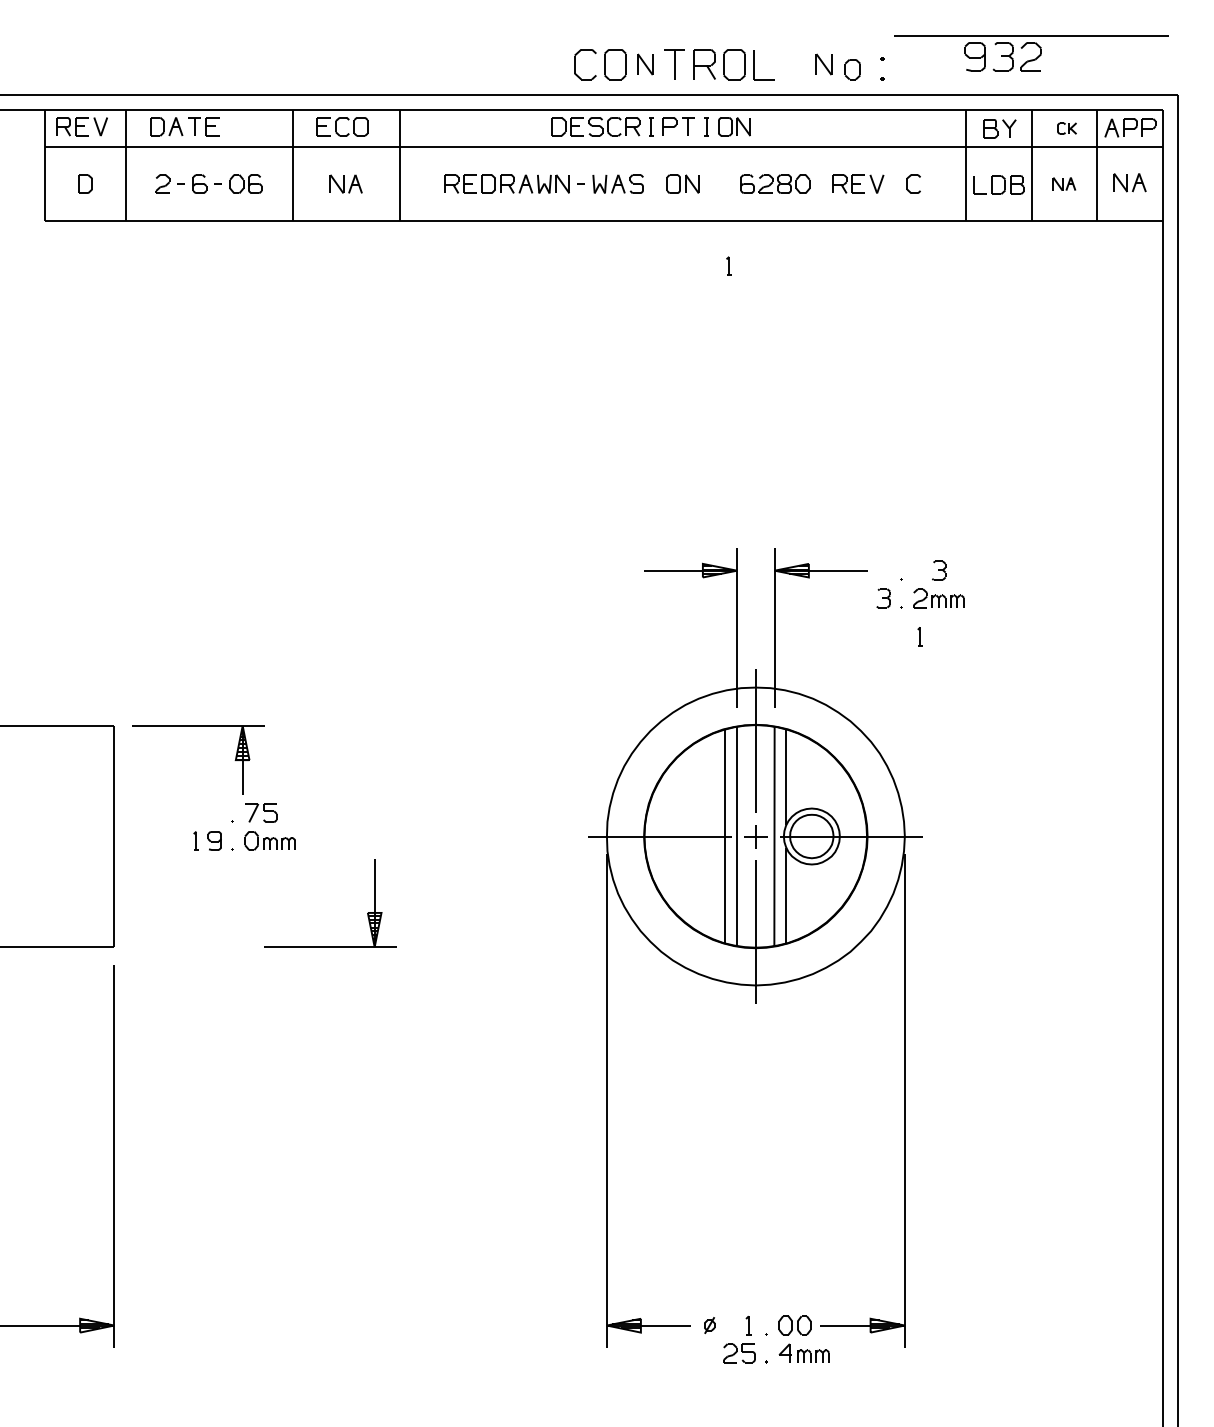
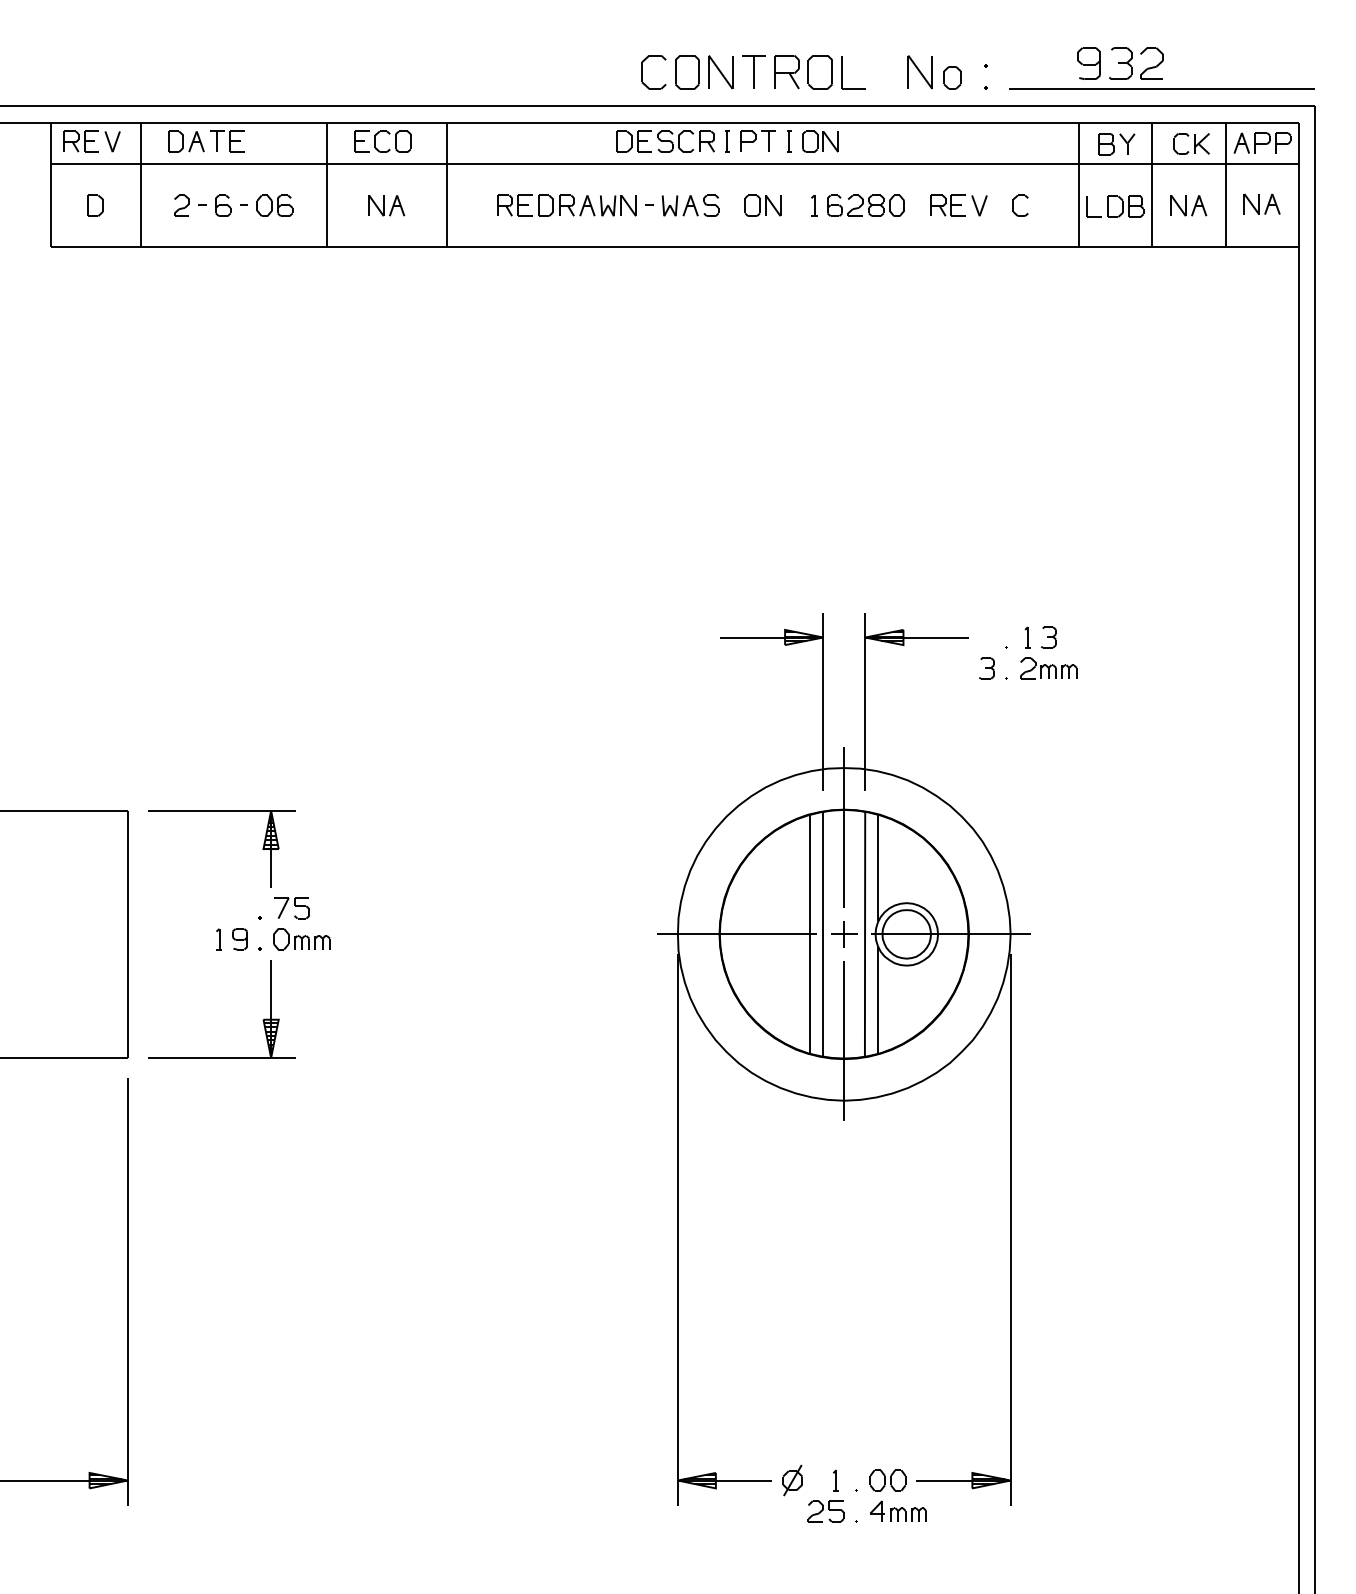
line: (1031, 35) -> (1162, 88), moved
part: (645, 64) -> (720, 72), size x1.43
part: (823, 64) -> (919, 72), size x1.43
part: (1066, 128) -> (1191, 143), size x1.67
part: (1064, 183) -> (1188, 205), size x1.43
part: (728, 265) -> (813, 205), moved
part: (919, 636) -> (1027, 637), moved
part: (367, 912) -> (263, 1019), moved
part: (709, 1325) -> (792, 1480), size x1.67

